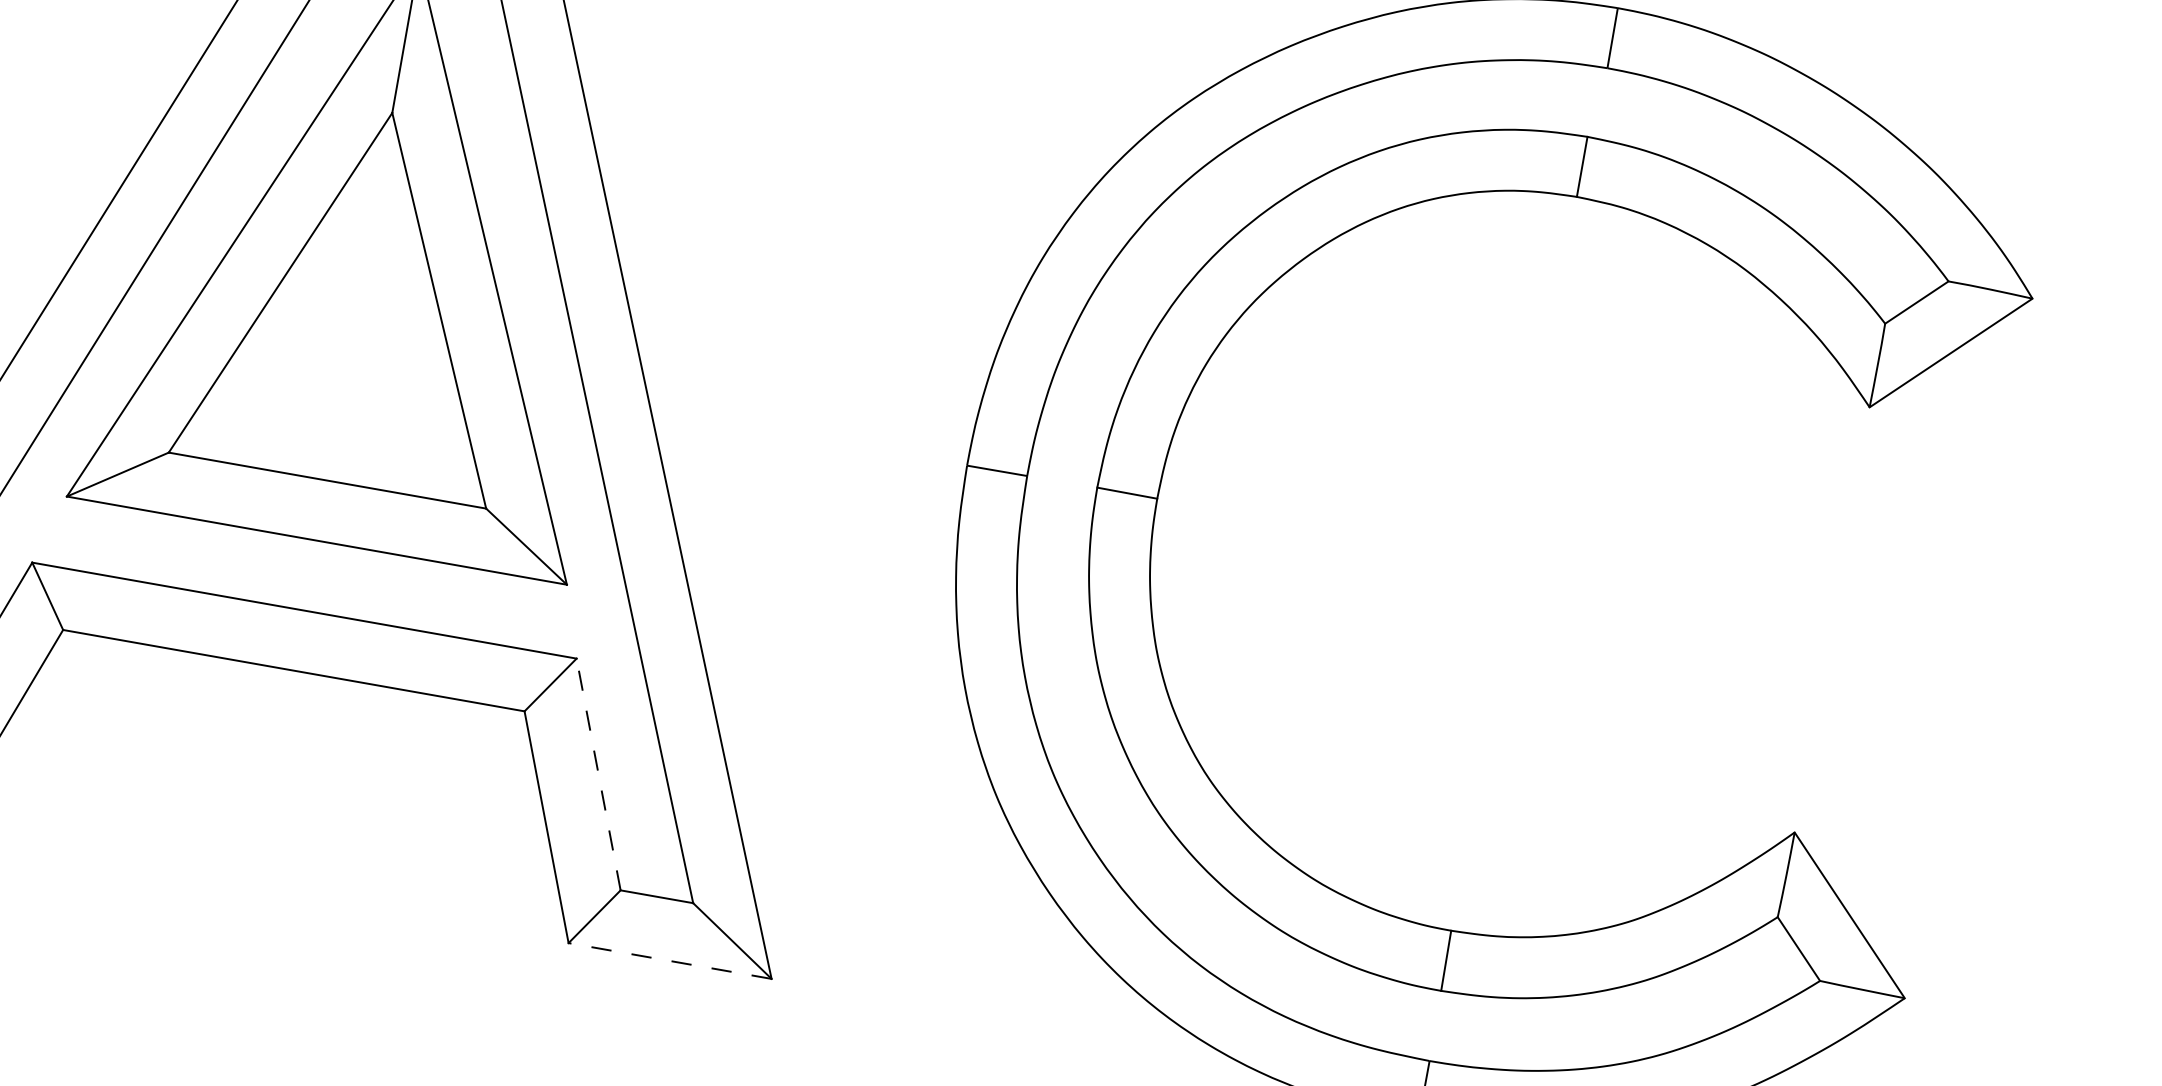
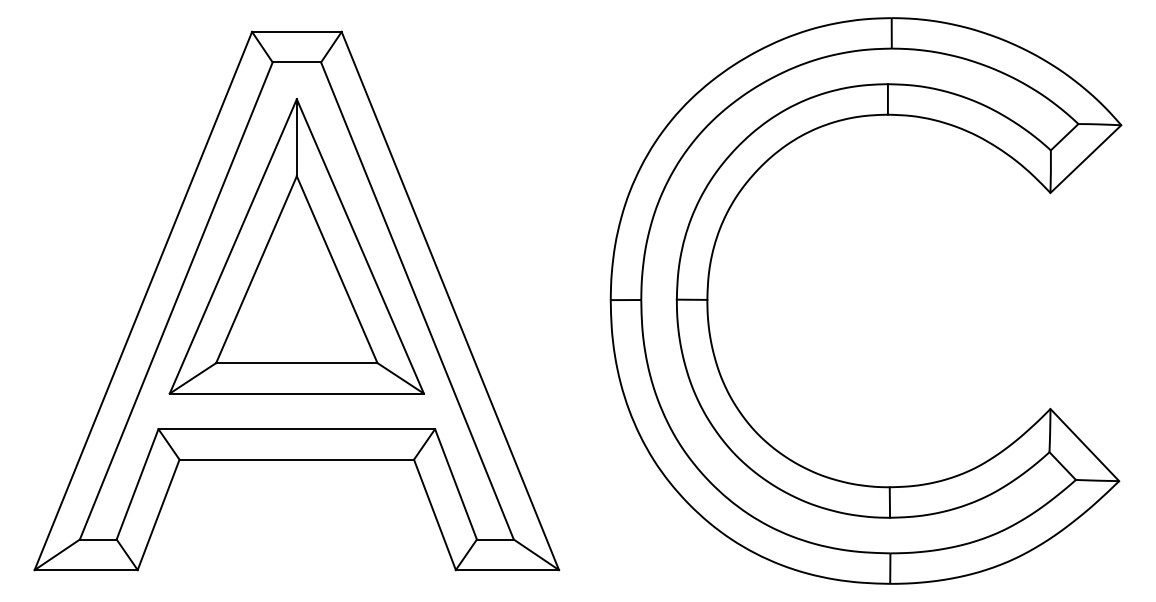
line: (597, 772) -> (455, 483), dashed -> solid
line: (670, 961) -> (507, 570), dashed -> solid

